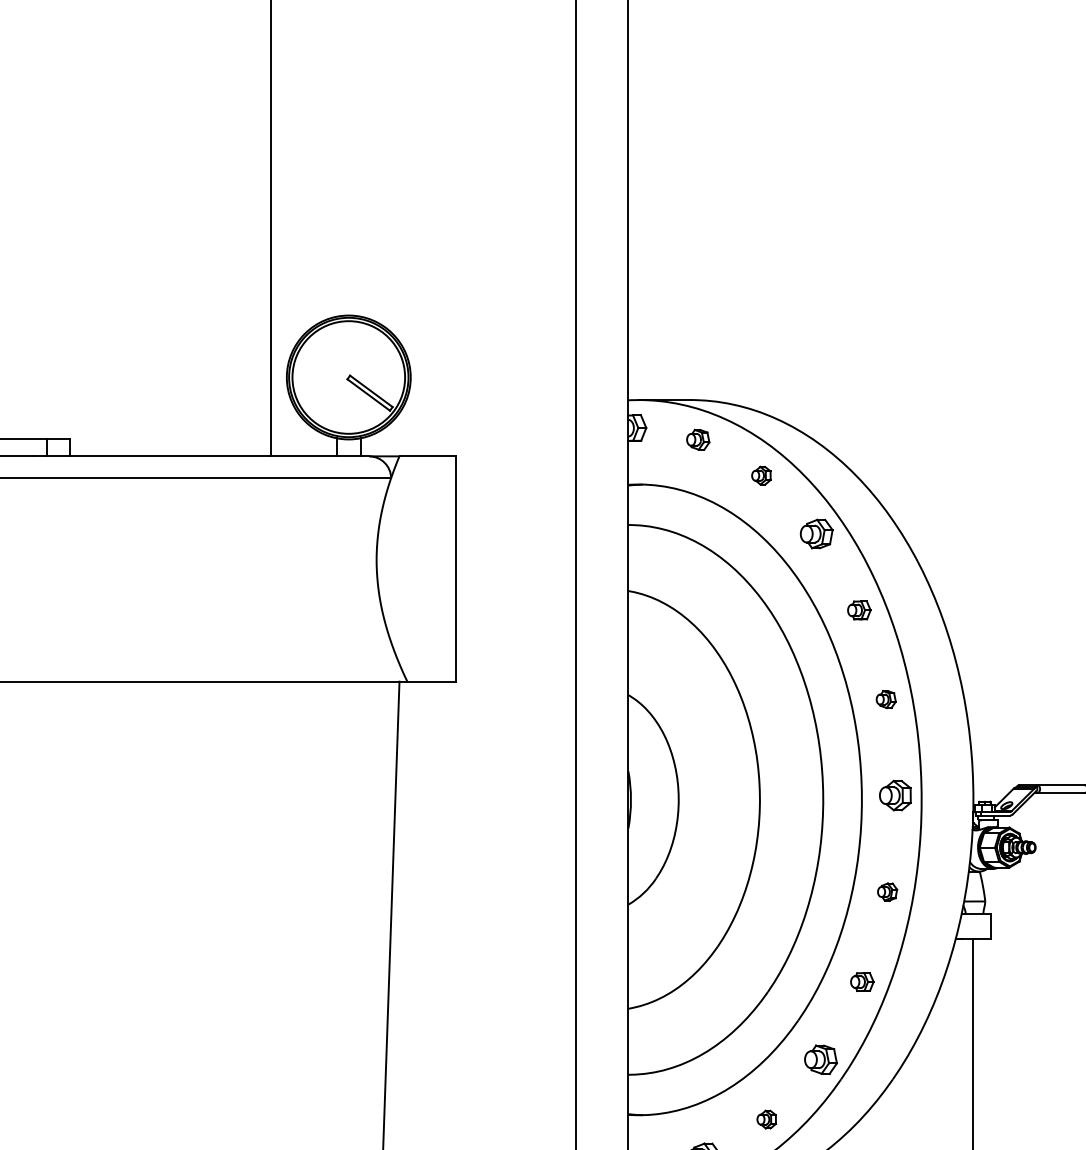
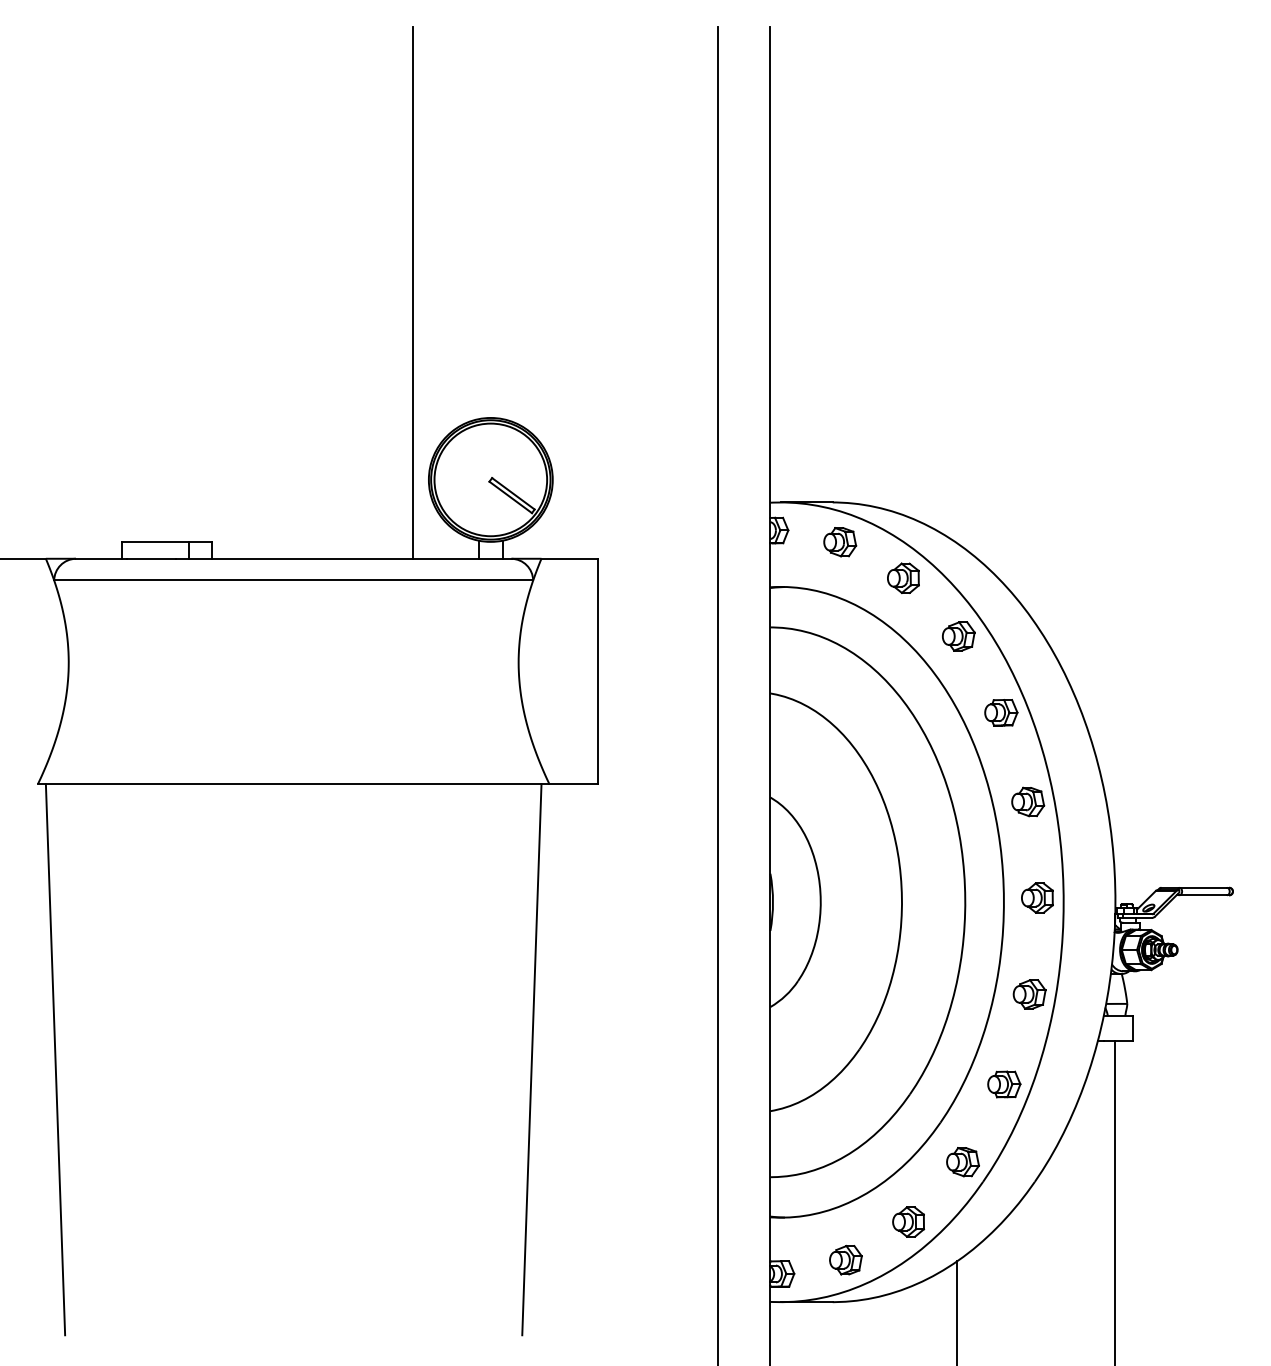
part: (698, 440) -> (840, 542), size x1.43
part: (761, 475) -> (903, 577), size x1.67
part: (859, 610) -> (1001, 712), size x1.43
part: (886, 699) -> (1028, 801), size x1.67
part: (887, 892) -> (1029, 994), size x1.67
part: (862, 982) -> (1004, 1084), size x1.43
part: (766, 1119) -> (908, 1221), size x1.67

